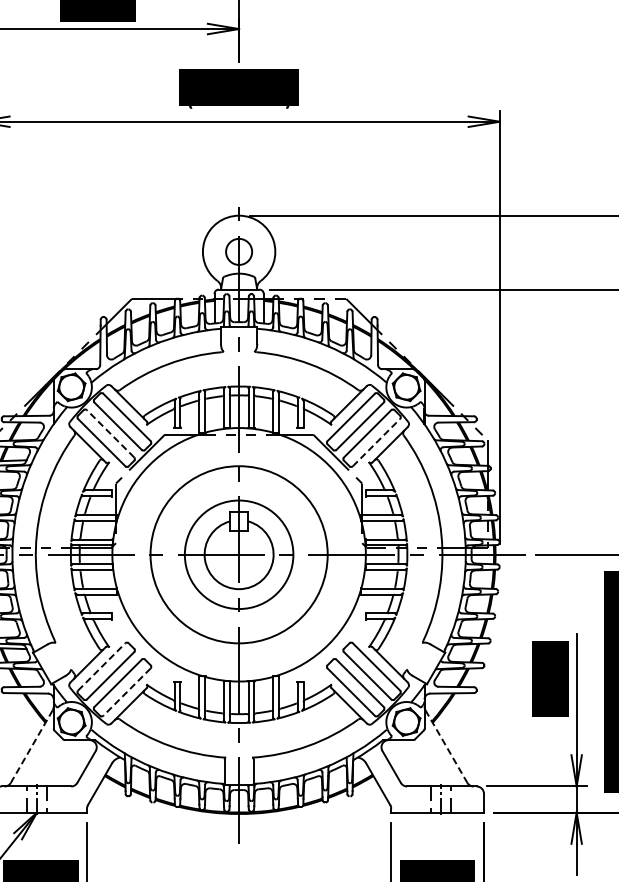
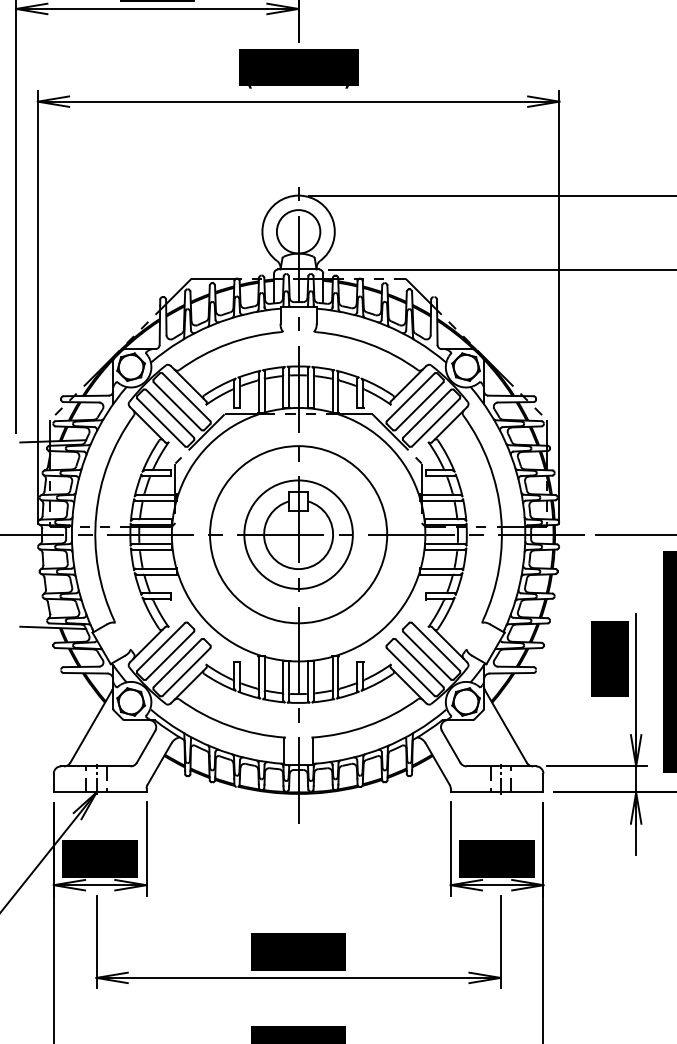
circle: (239, 251) -> (298, 231), size x1.67
line: (110, 433) -> (169, 413), dashed -> solid
line: (377, 442) -> (436, 422), dashed -> solid
line: (102, 666) -> (161, 646), dashed -> solid
line: (127, 692) -> (186, 672), dashed -> solid
line: (32, 746) -> (91, 726), dashed -> solid
line: (446, 746) -> (505, 726), dashed -> solid

